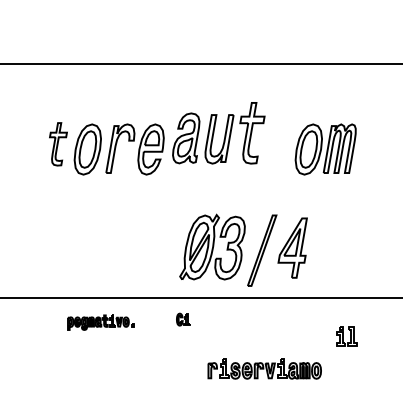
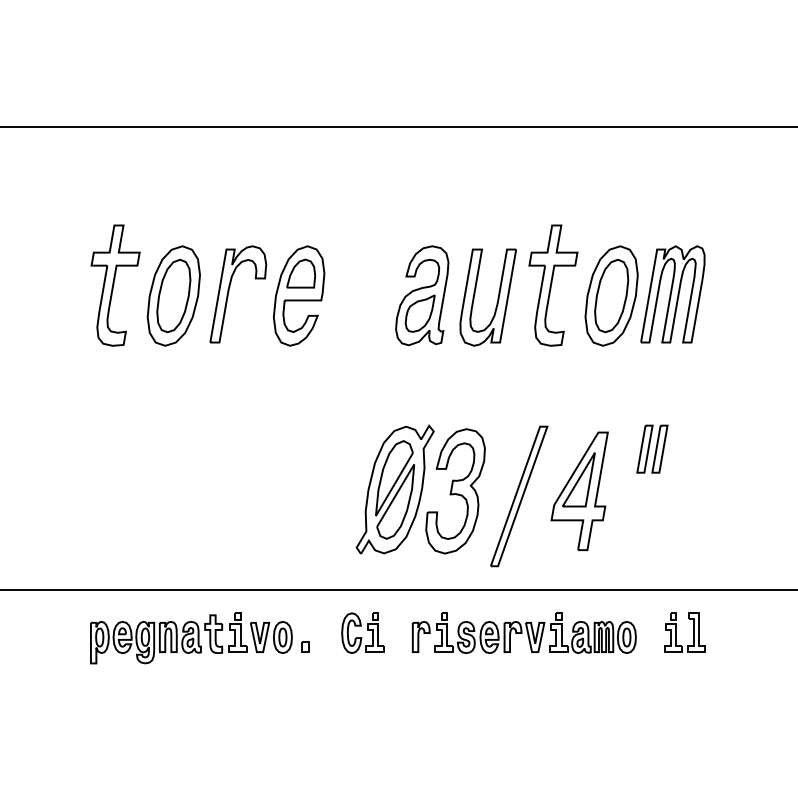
part: (218, 133) -> (486, 286), moved
part: (58, 144) -> (115, 286), size x1.43
part: (329, 226) -> (652, 448), added
part: (182, 319) -> (361, 632), size x1.67
part: (100, 322) -> (198, 638), size x1.67
part: (346, 336) -> (684, 632), moved
part: (264, 368) -> (523, 632), moved

